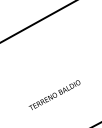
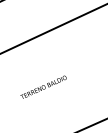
text: (54, 94) -> (43, 86), moved

